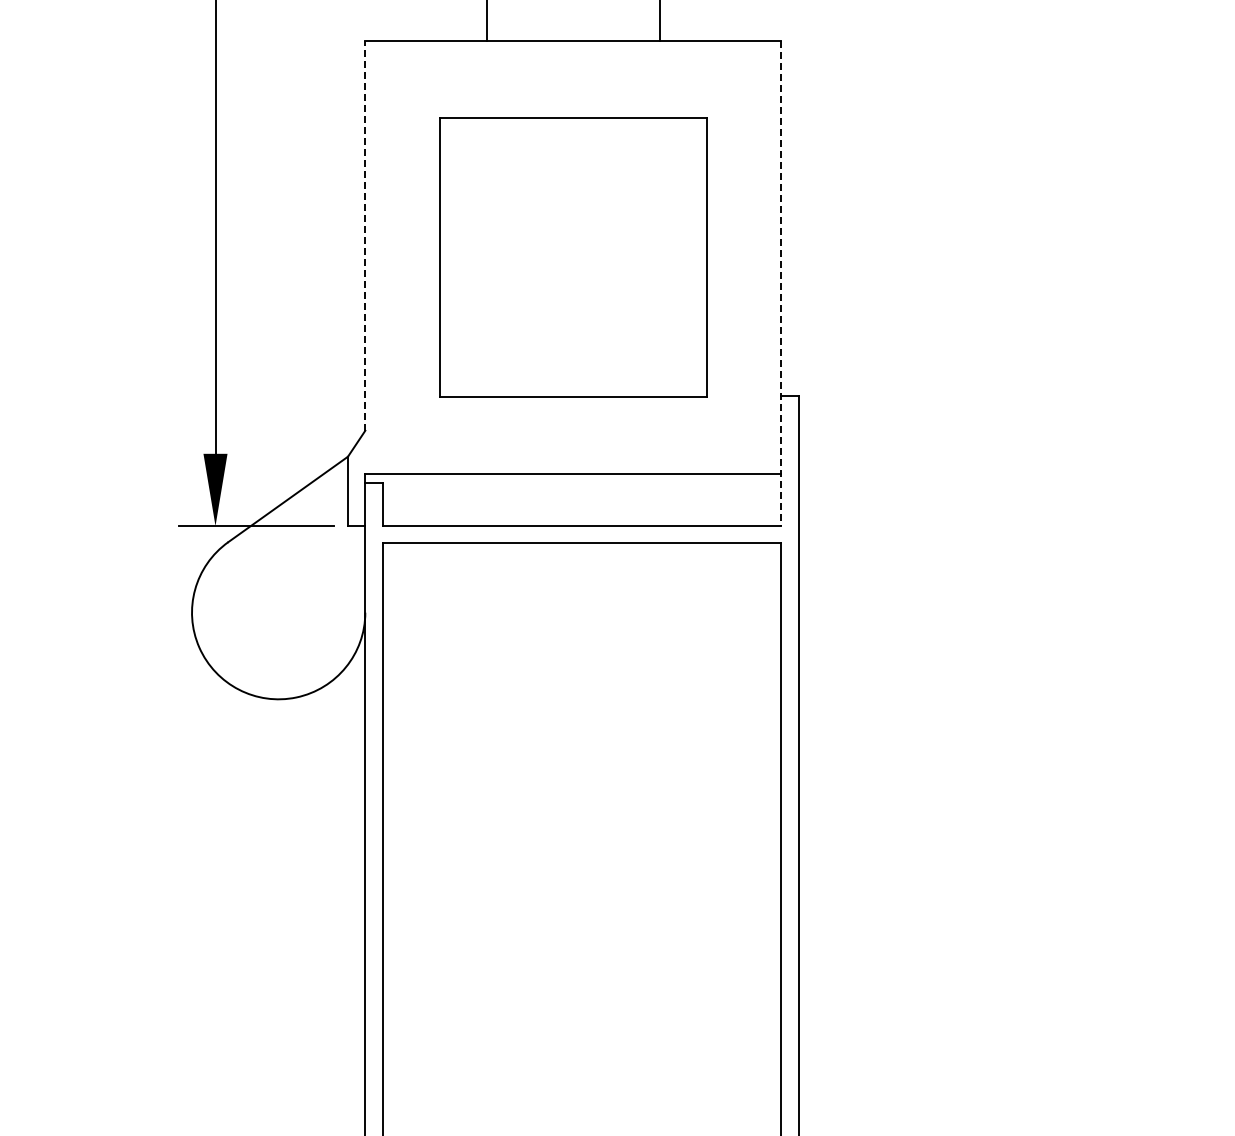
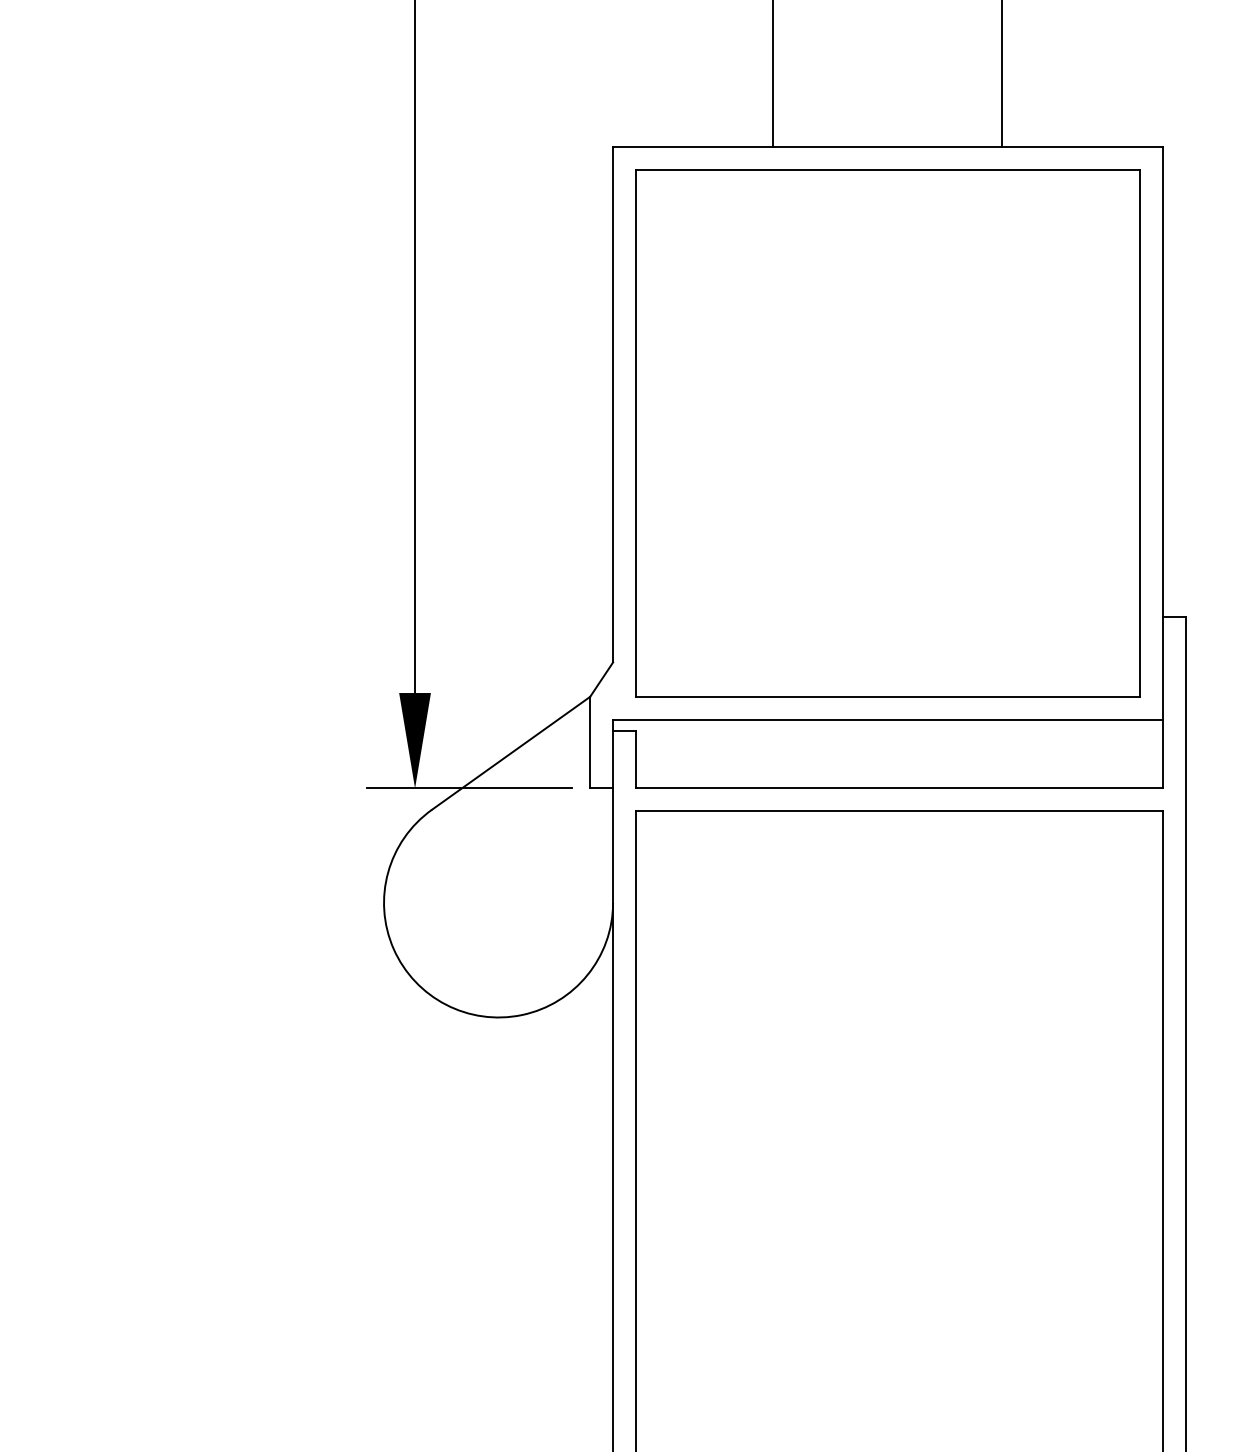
line: (365, 235) -> (613, 404), dashed -> solid
part: (573, 257) -> (888, 433), size x1.43
line: (781, 283) -> (1163, 467), dashed -> solid

